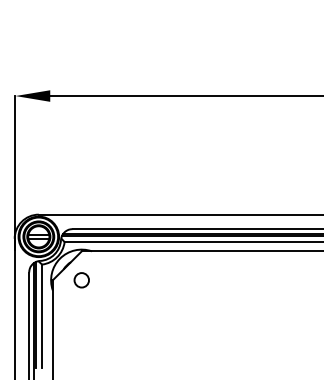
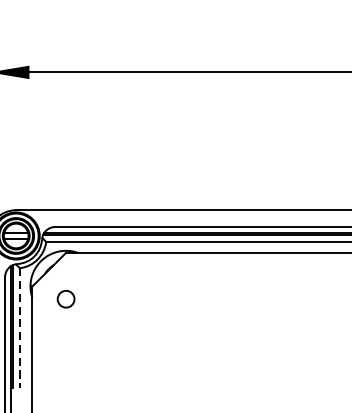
circle: (81, 280) -> (65, 299), moved
line: (42, 316) -> (20, 328), solid -> dashed

